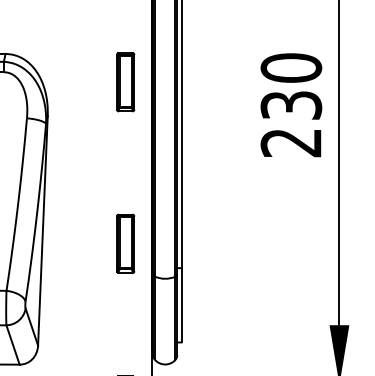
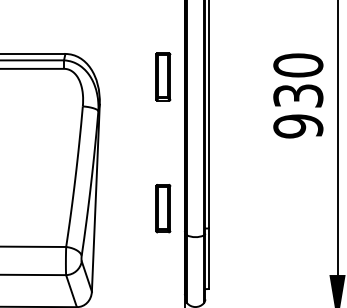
text: (291, 142) -> (298, 126), 230 -> 930

